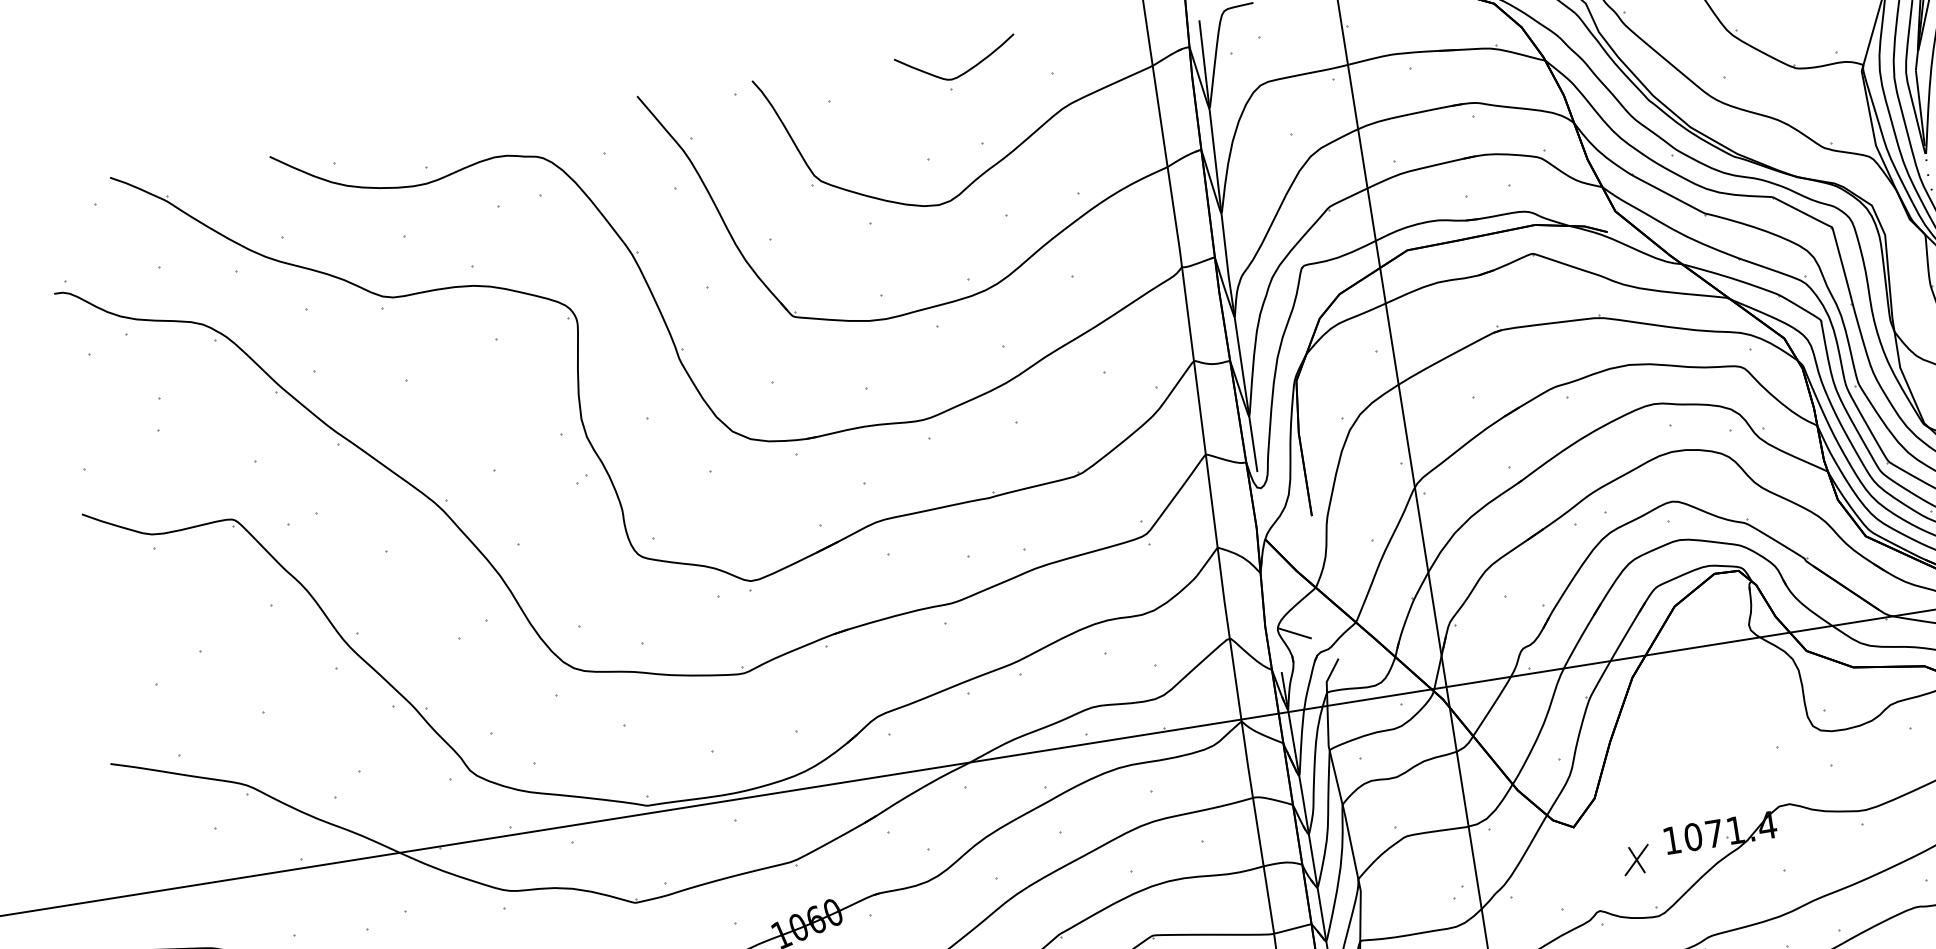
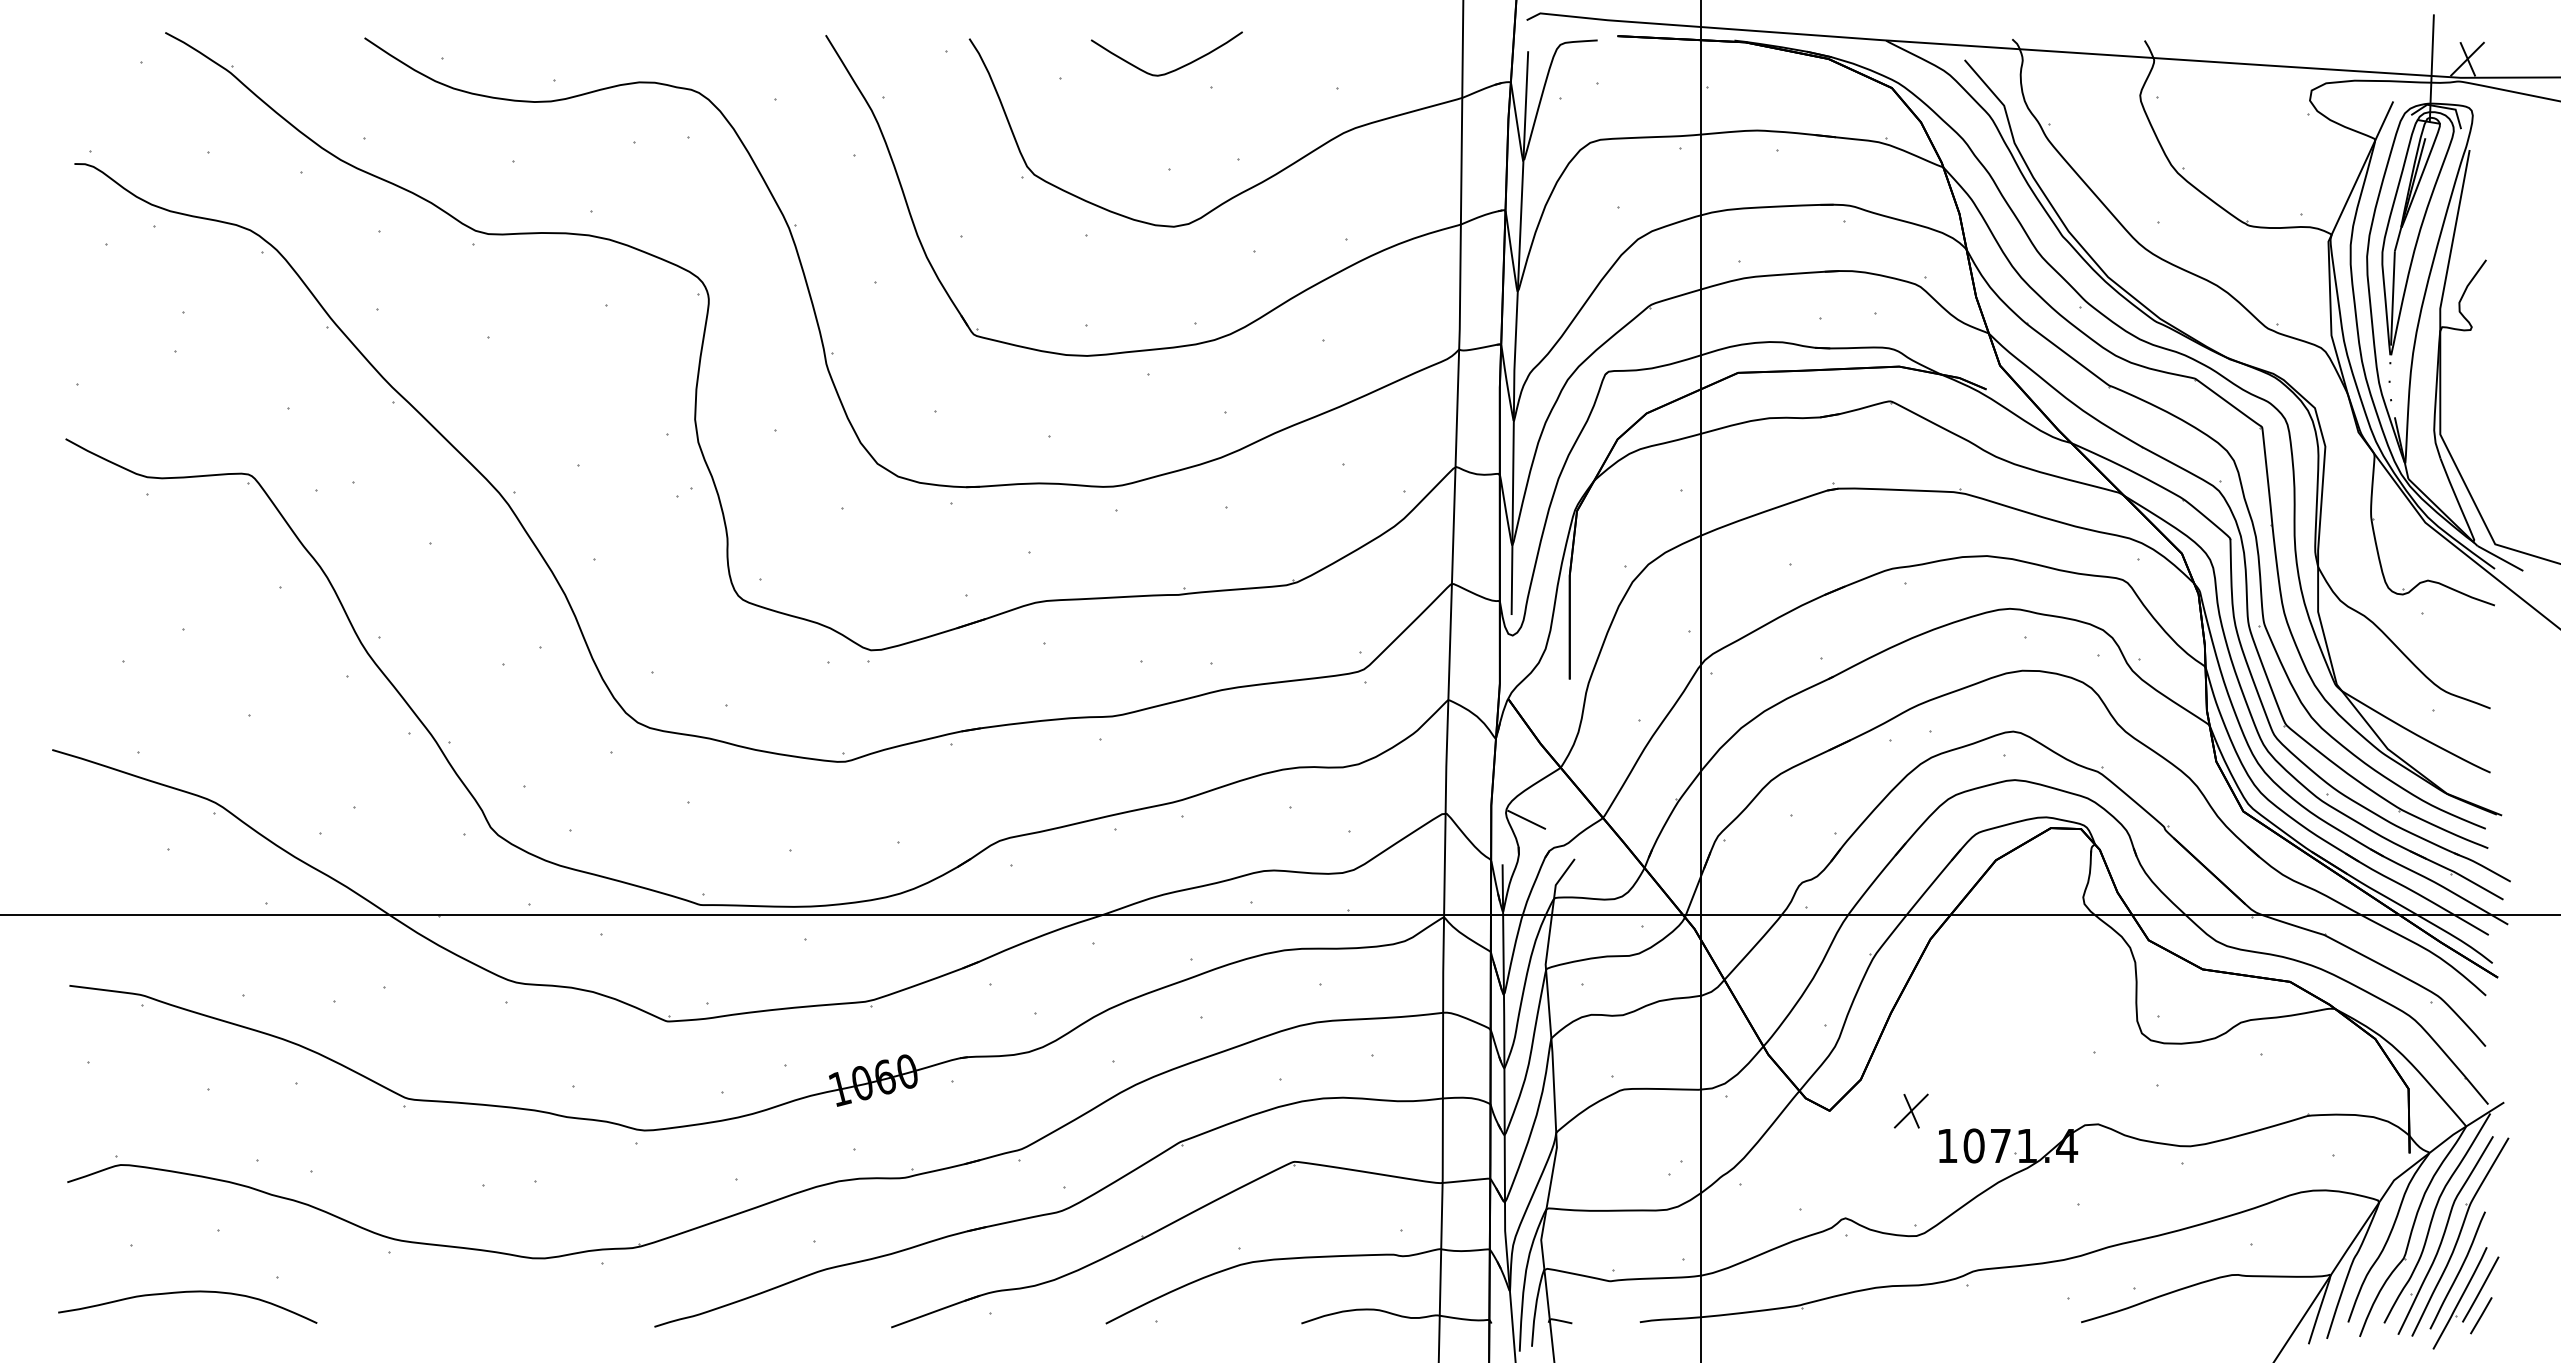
curve: (962, 73) -> (1171, 70), moved
part: (1635, 859) -> (1910, 1110), moved

